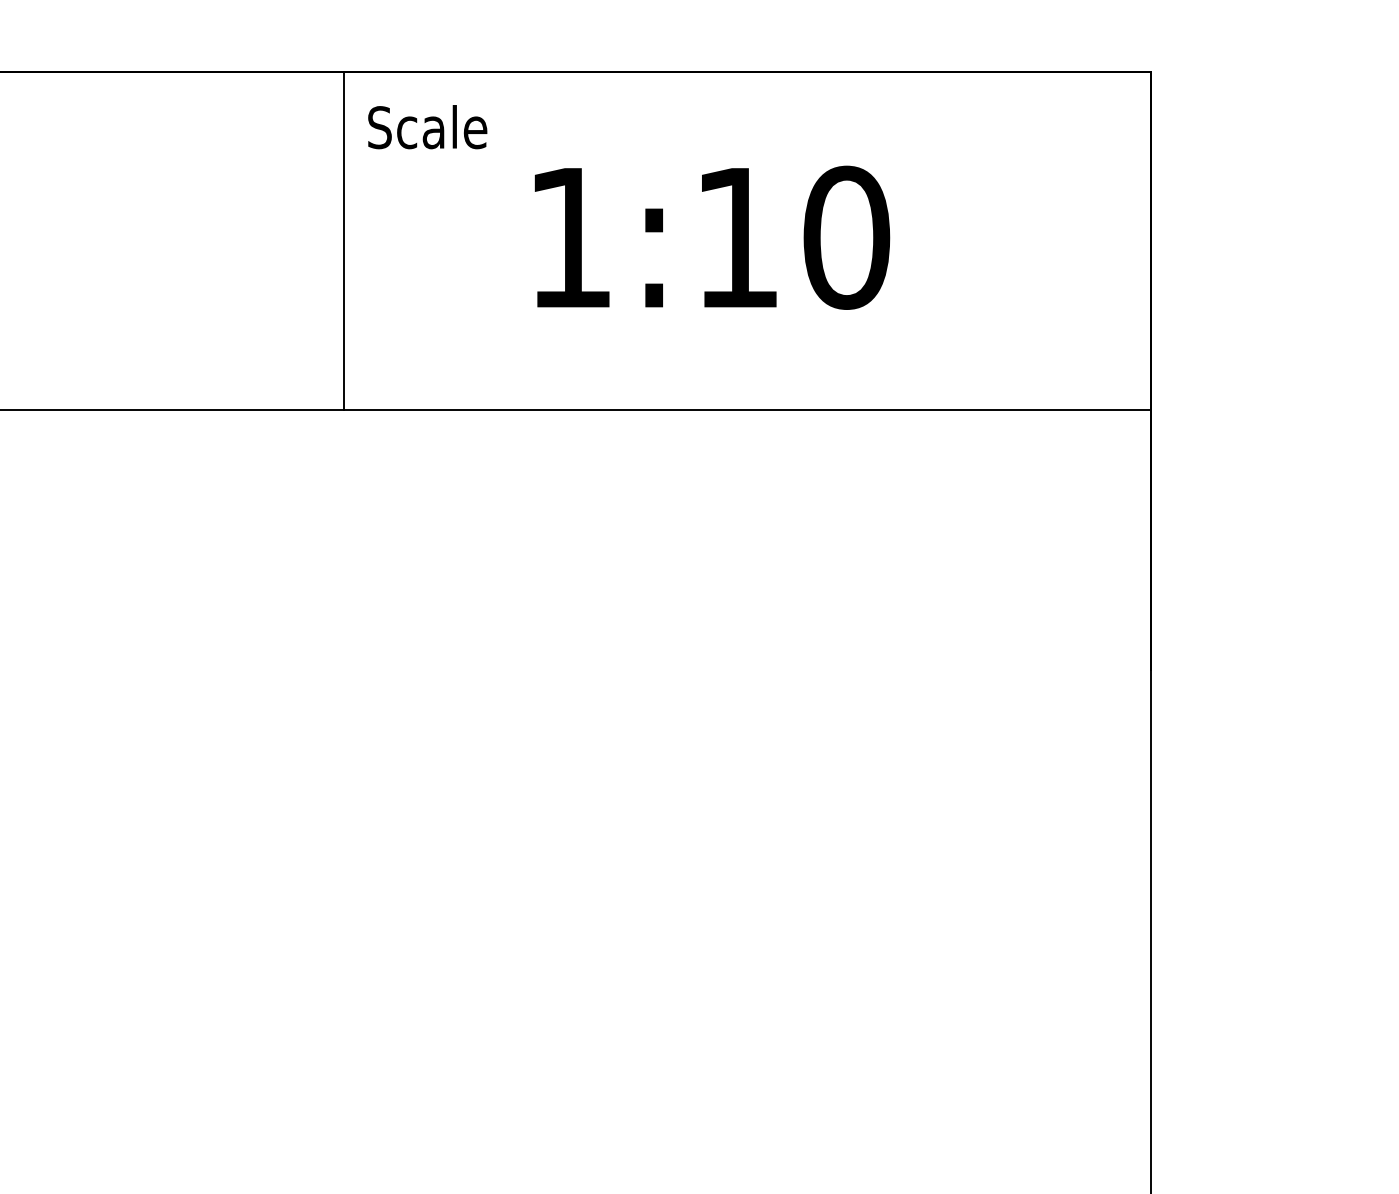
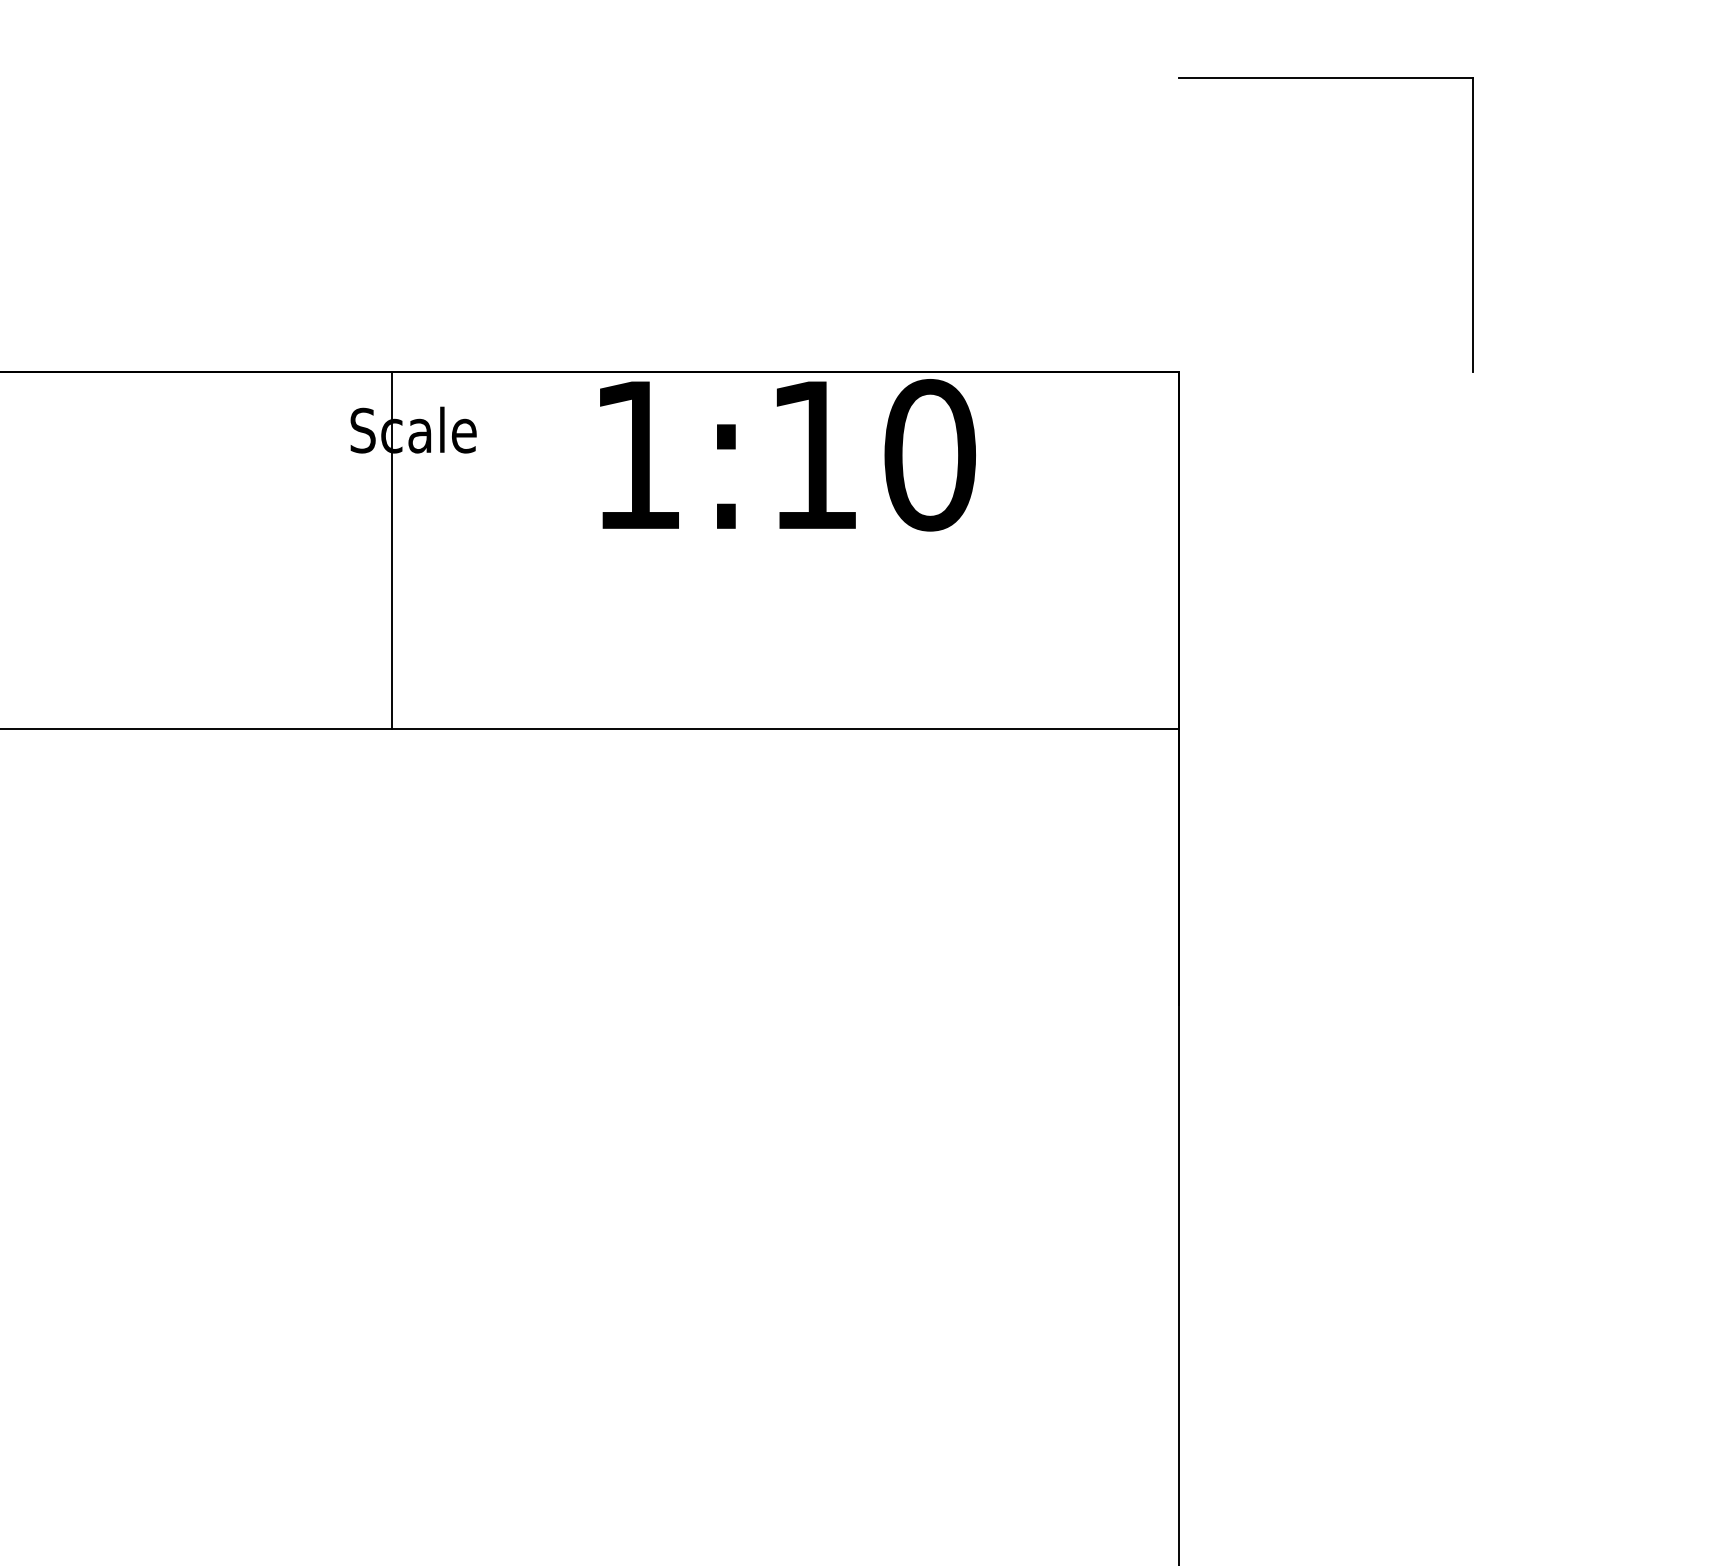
text: (711, 238) -> (787, 455), moved
line: (343, 240) -> (391, 550), moved

